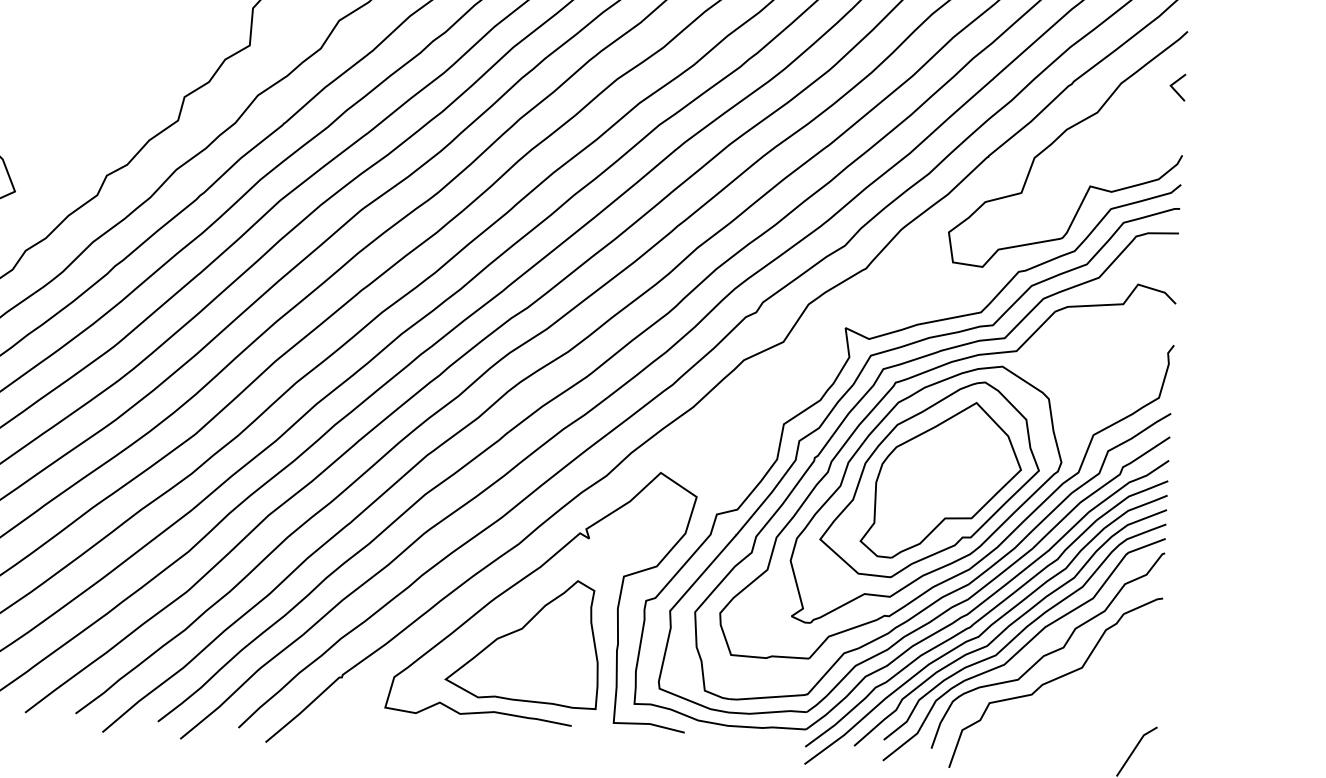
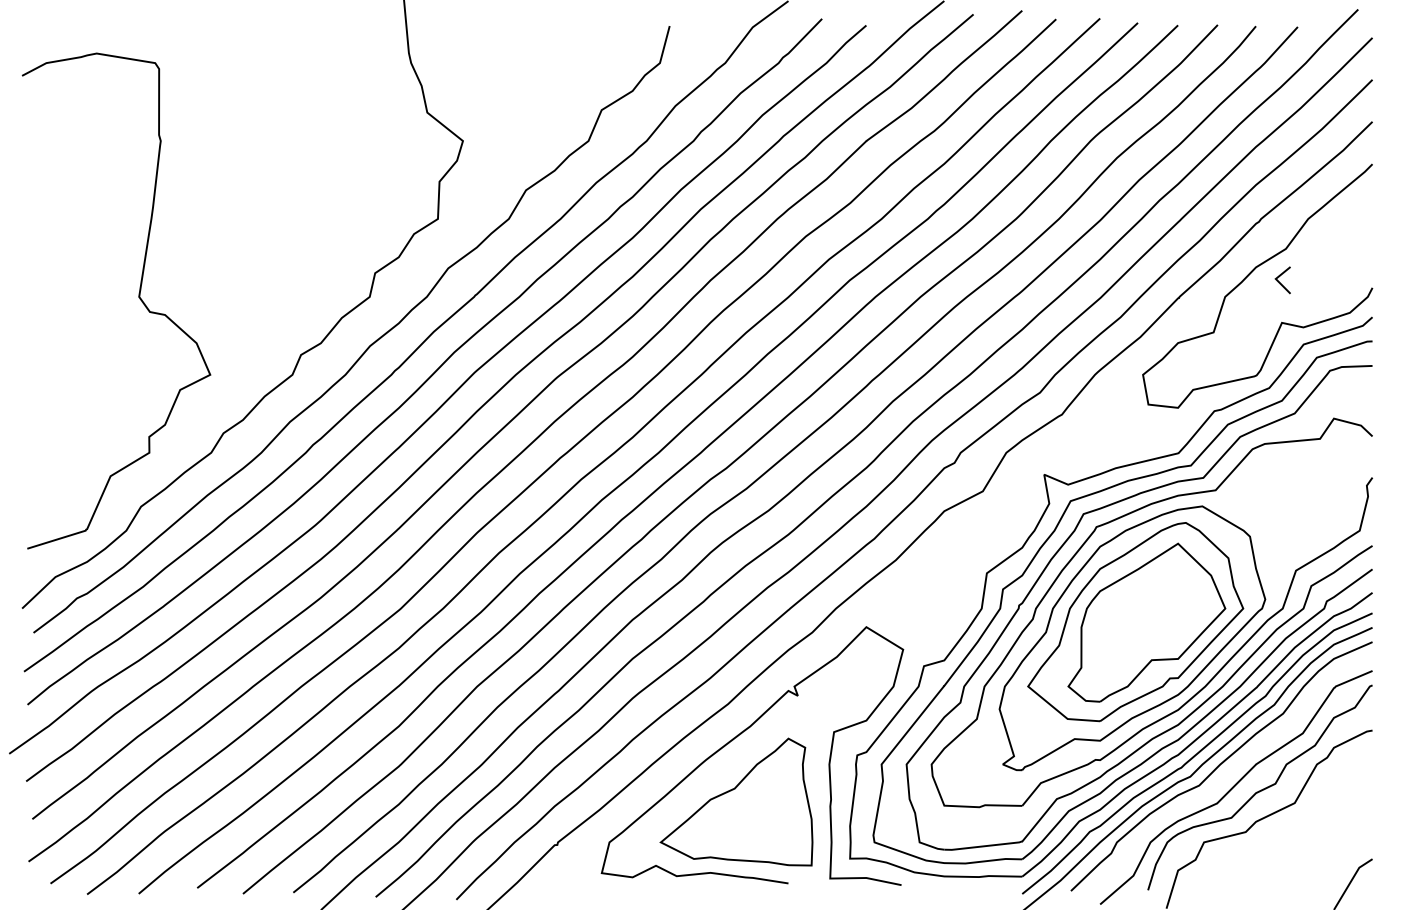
line: (1175, 89) -> (1280, 282), moved
curve: (1023, 631) -> (1234, 769), removed

